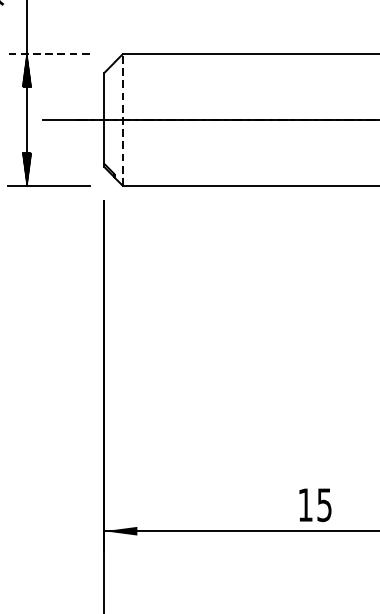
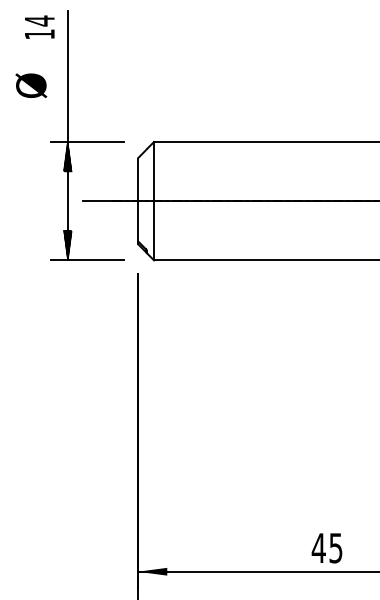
line: (48, 53) -> (87, 141), dashed -> solid
line: (123, 119) -> (154, 200), dashed -> solid
text: (305, 504) -> (318, 547), 15 -> 45

